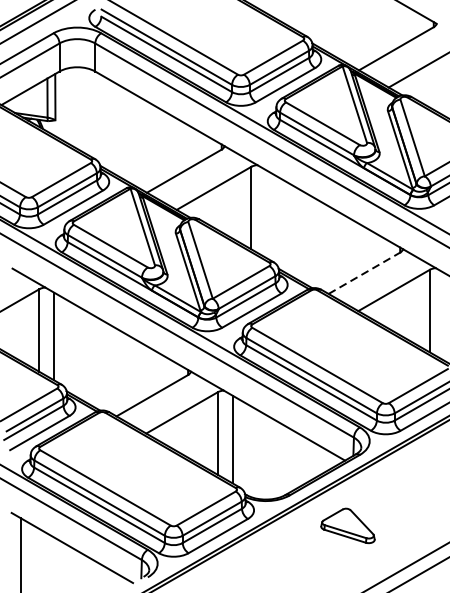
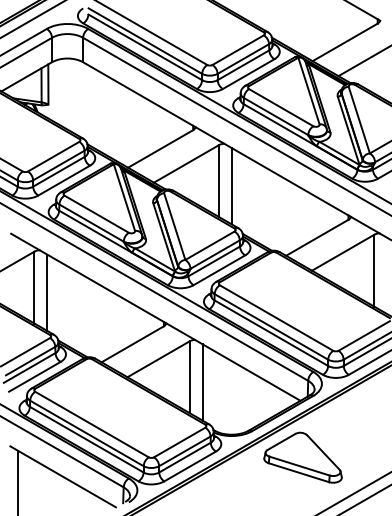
line: (265, 214) -> (231, 186), added
line: (364, 272) -> (317, 237), dashed -> solid
part: (347, 525) -> (302, 457), size x1.67

